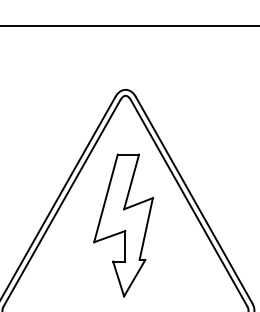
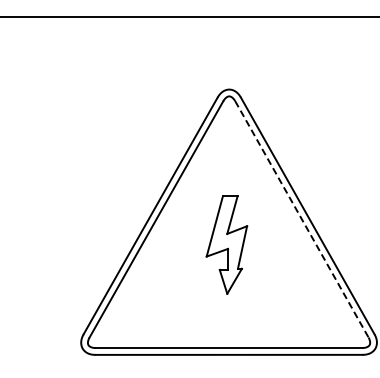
line: (188, 203) -> (301, 219), solid -> dashed
part: (123, 224) -> (226, 244), size x0.6

